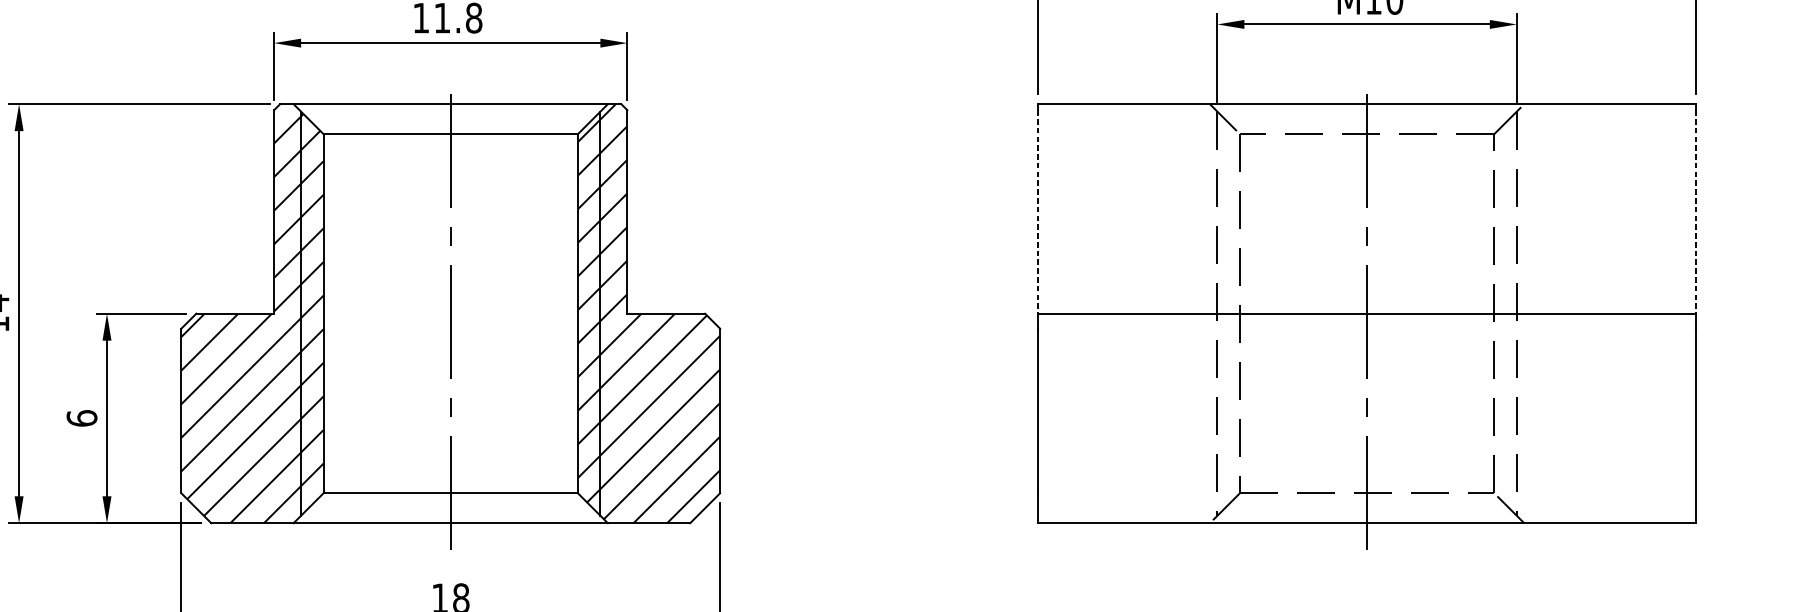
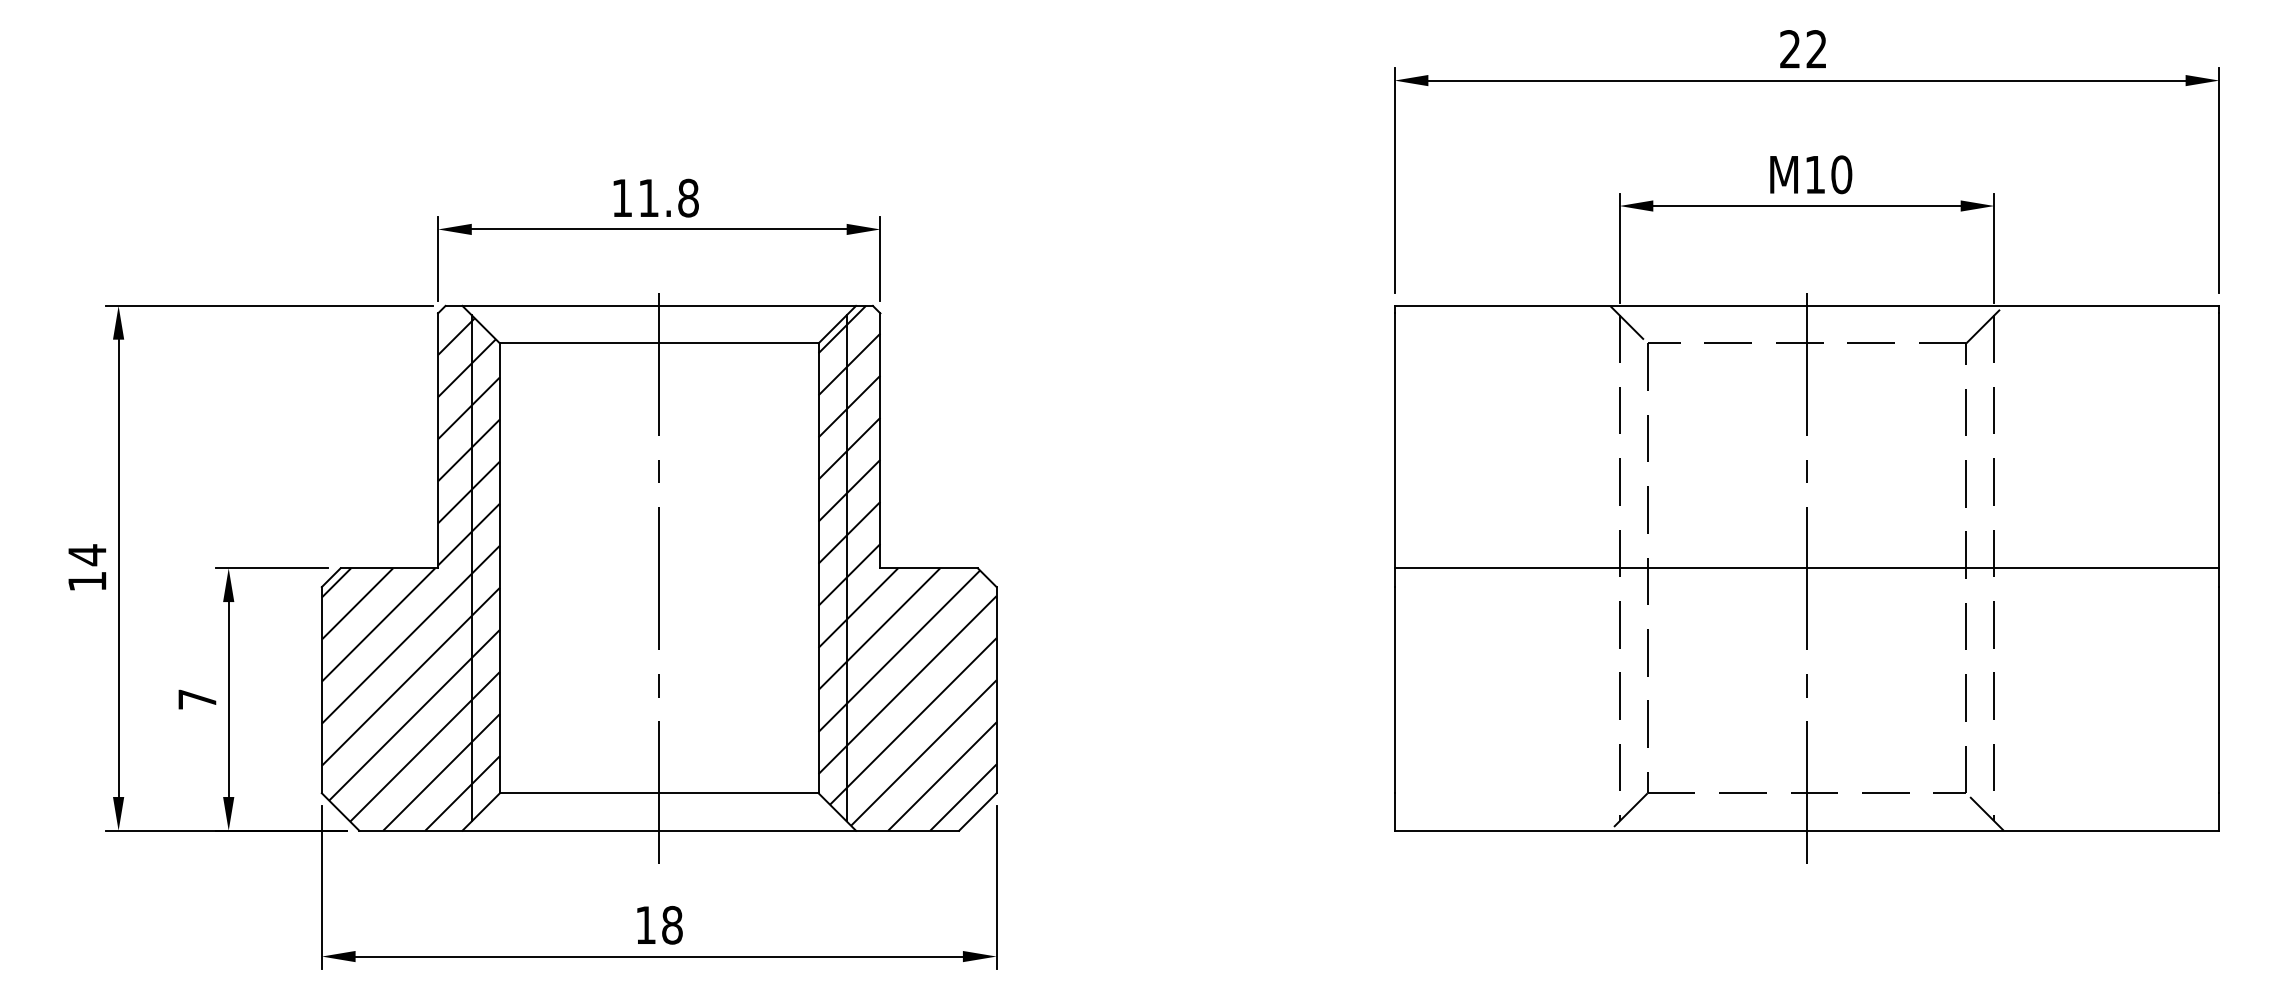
line: (1037, 212) -> (1394, 441), dashed -> solid
line: (1696, 212) -> (2219, 441), dashed -> solid
text: (82, 418) -> (197, 699), 6 -> 7

